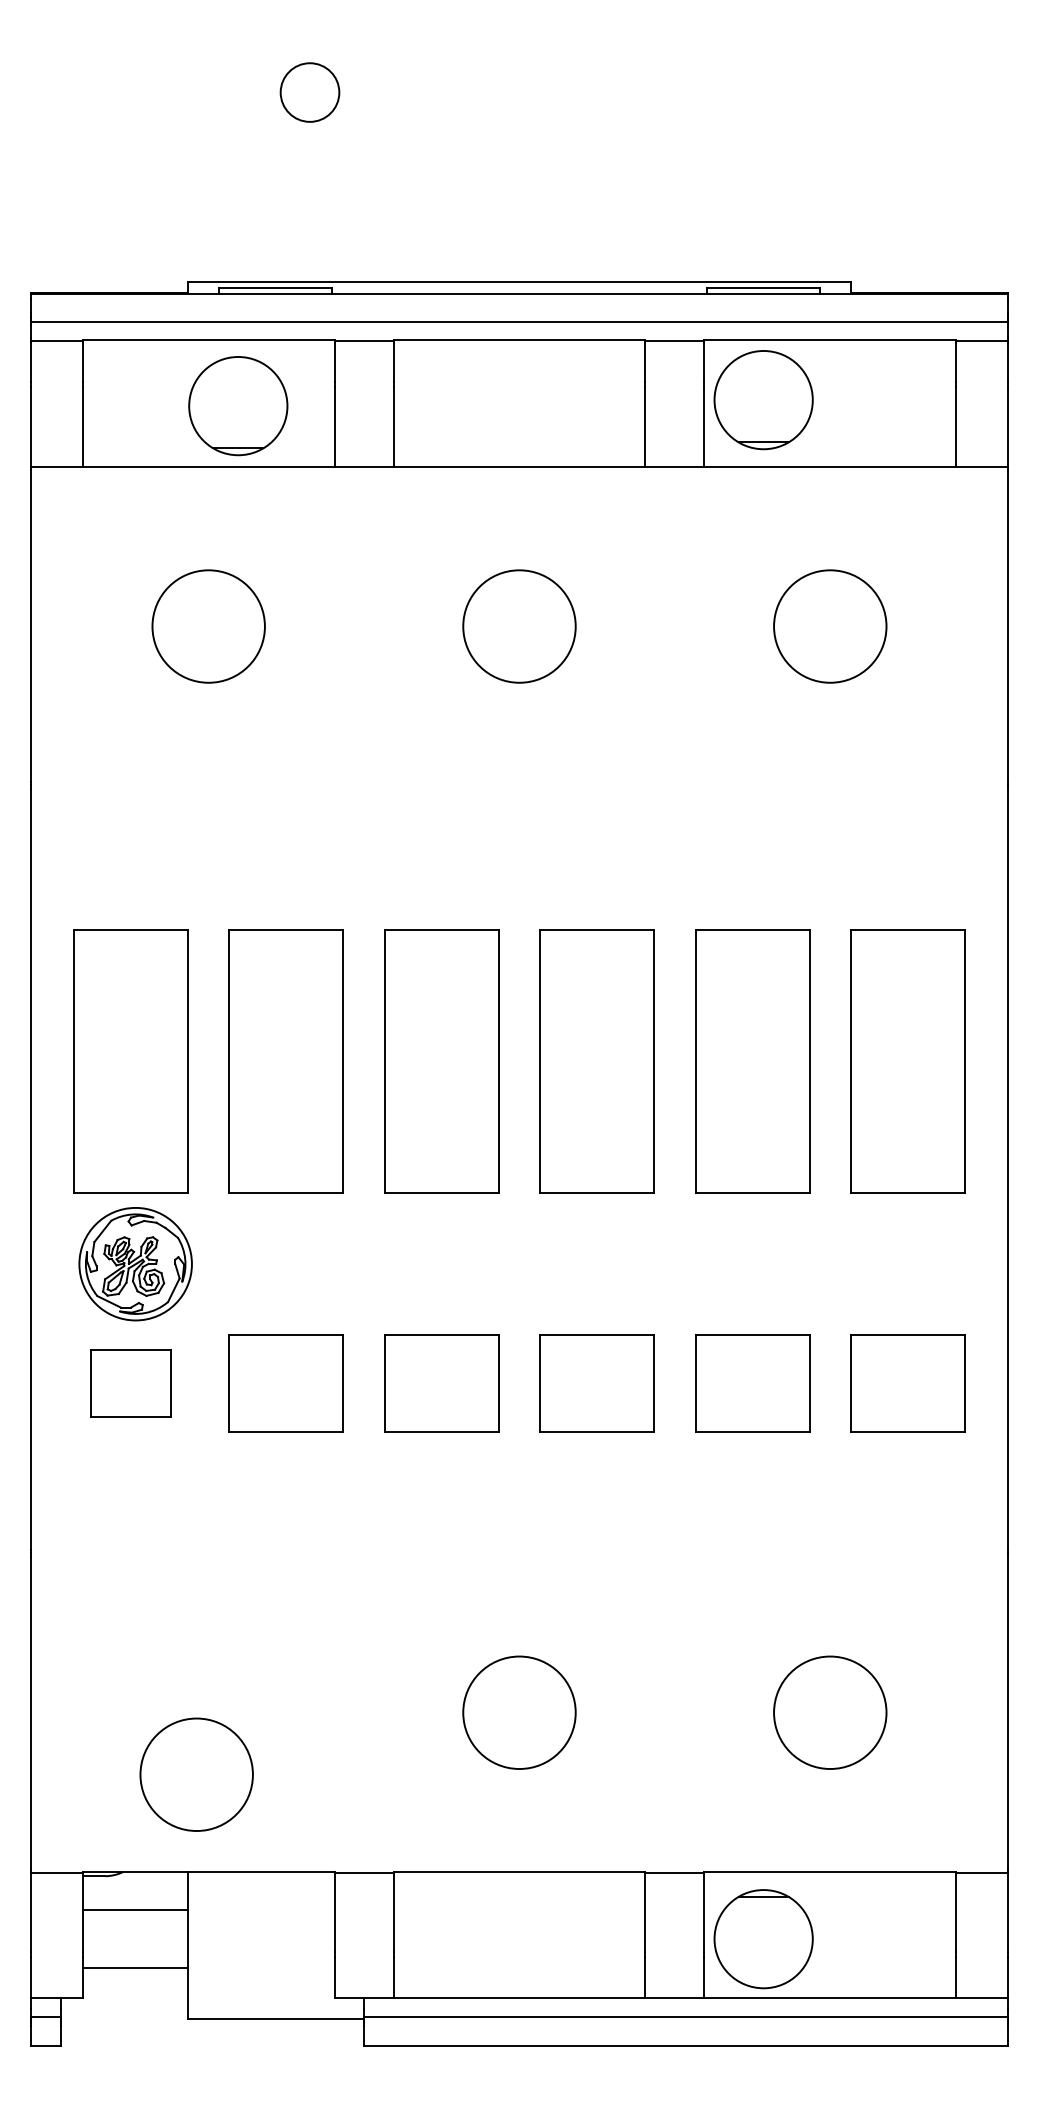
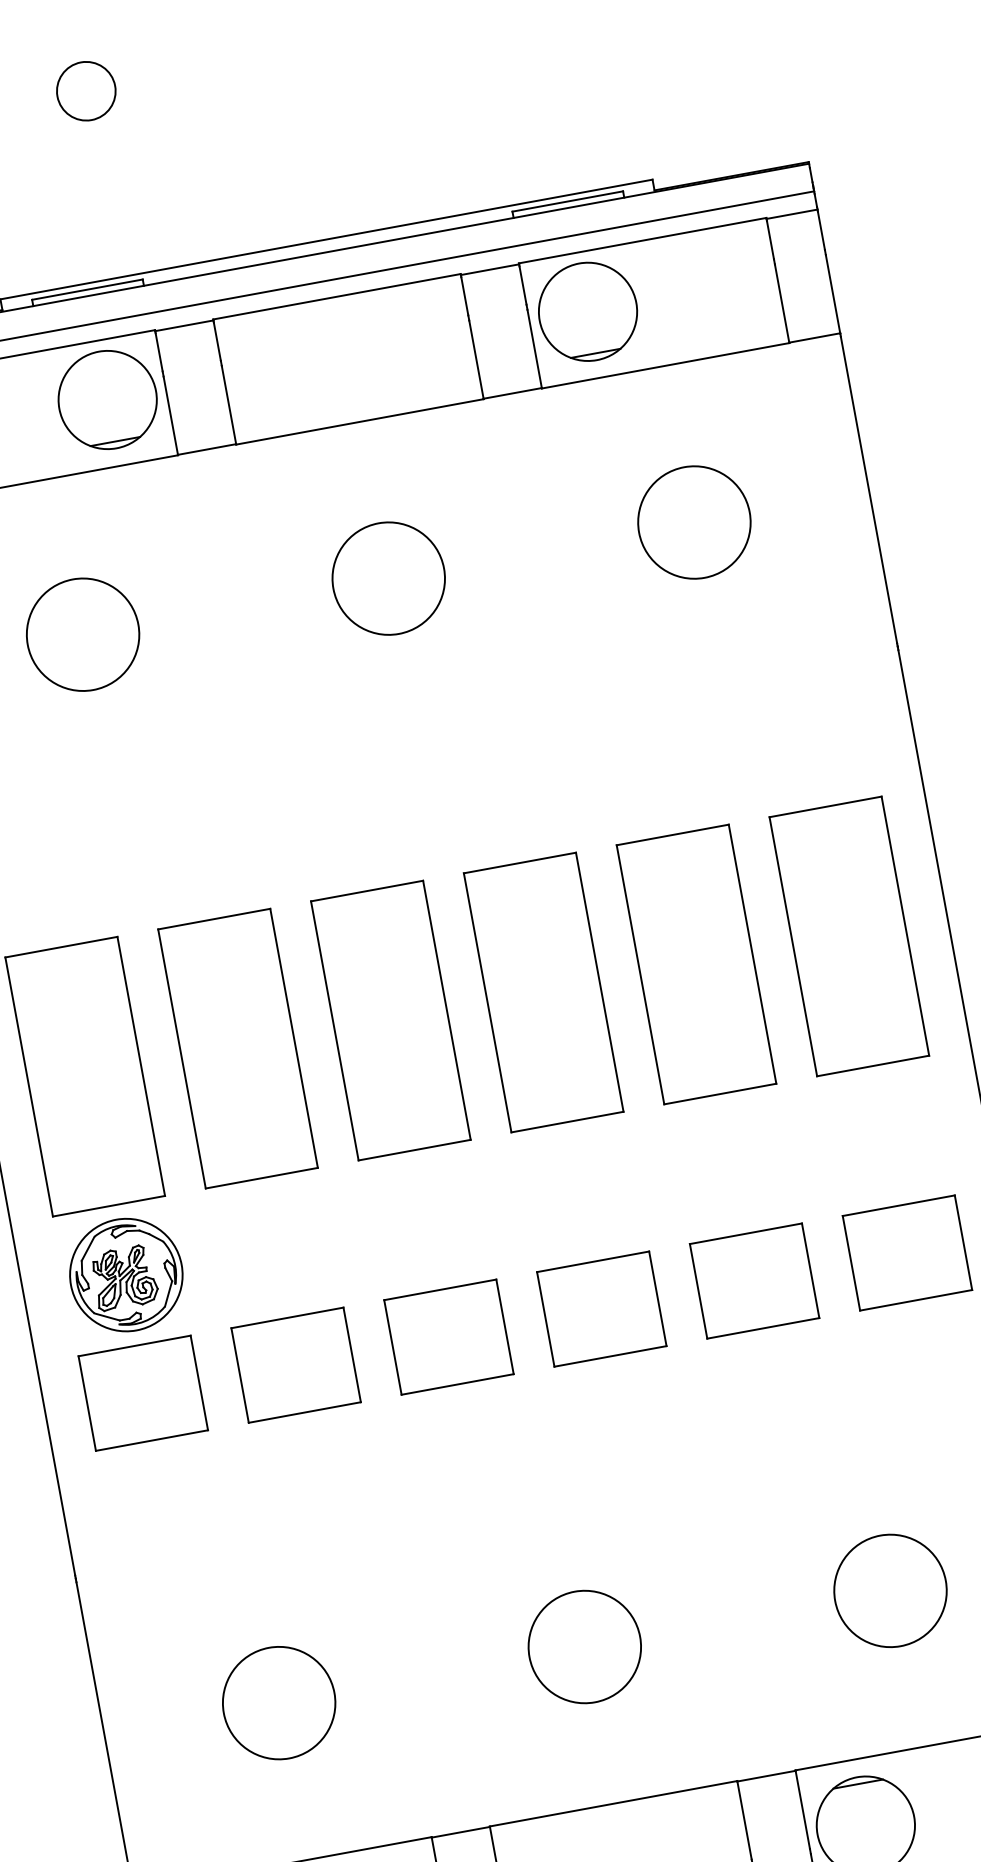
part: (238, 406) -> (107, 400), moved
part: (130, 1383) -> (142, 1393), size x1.43
circle: (196, 1774) -> (278, 1702), moved

